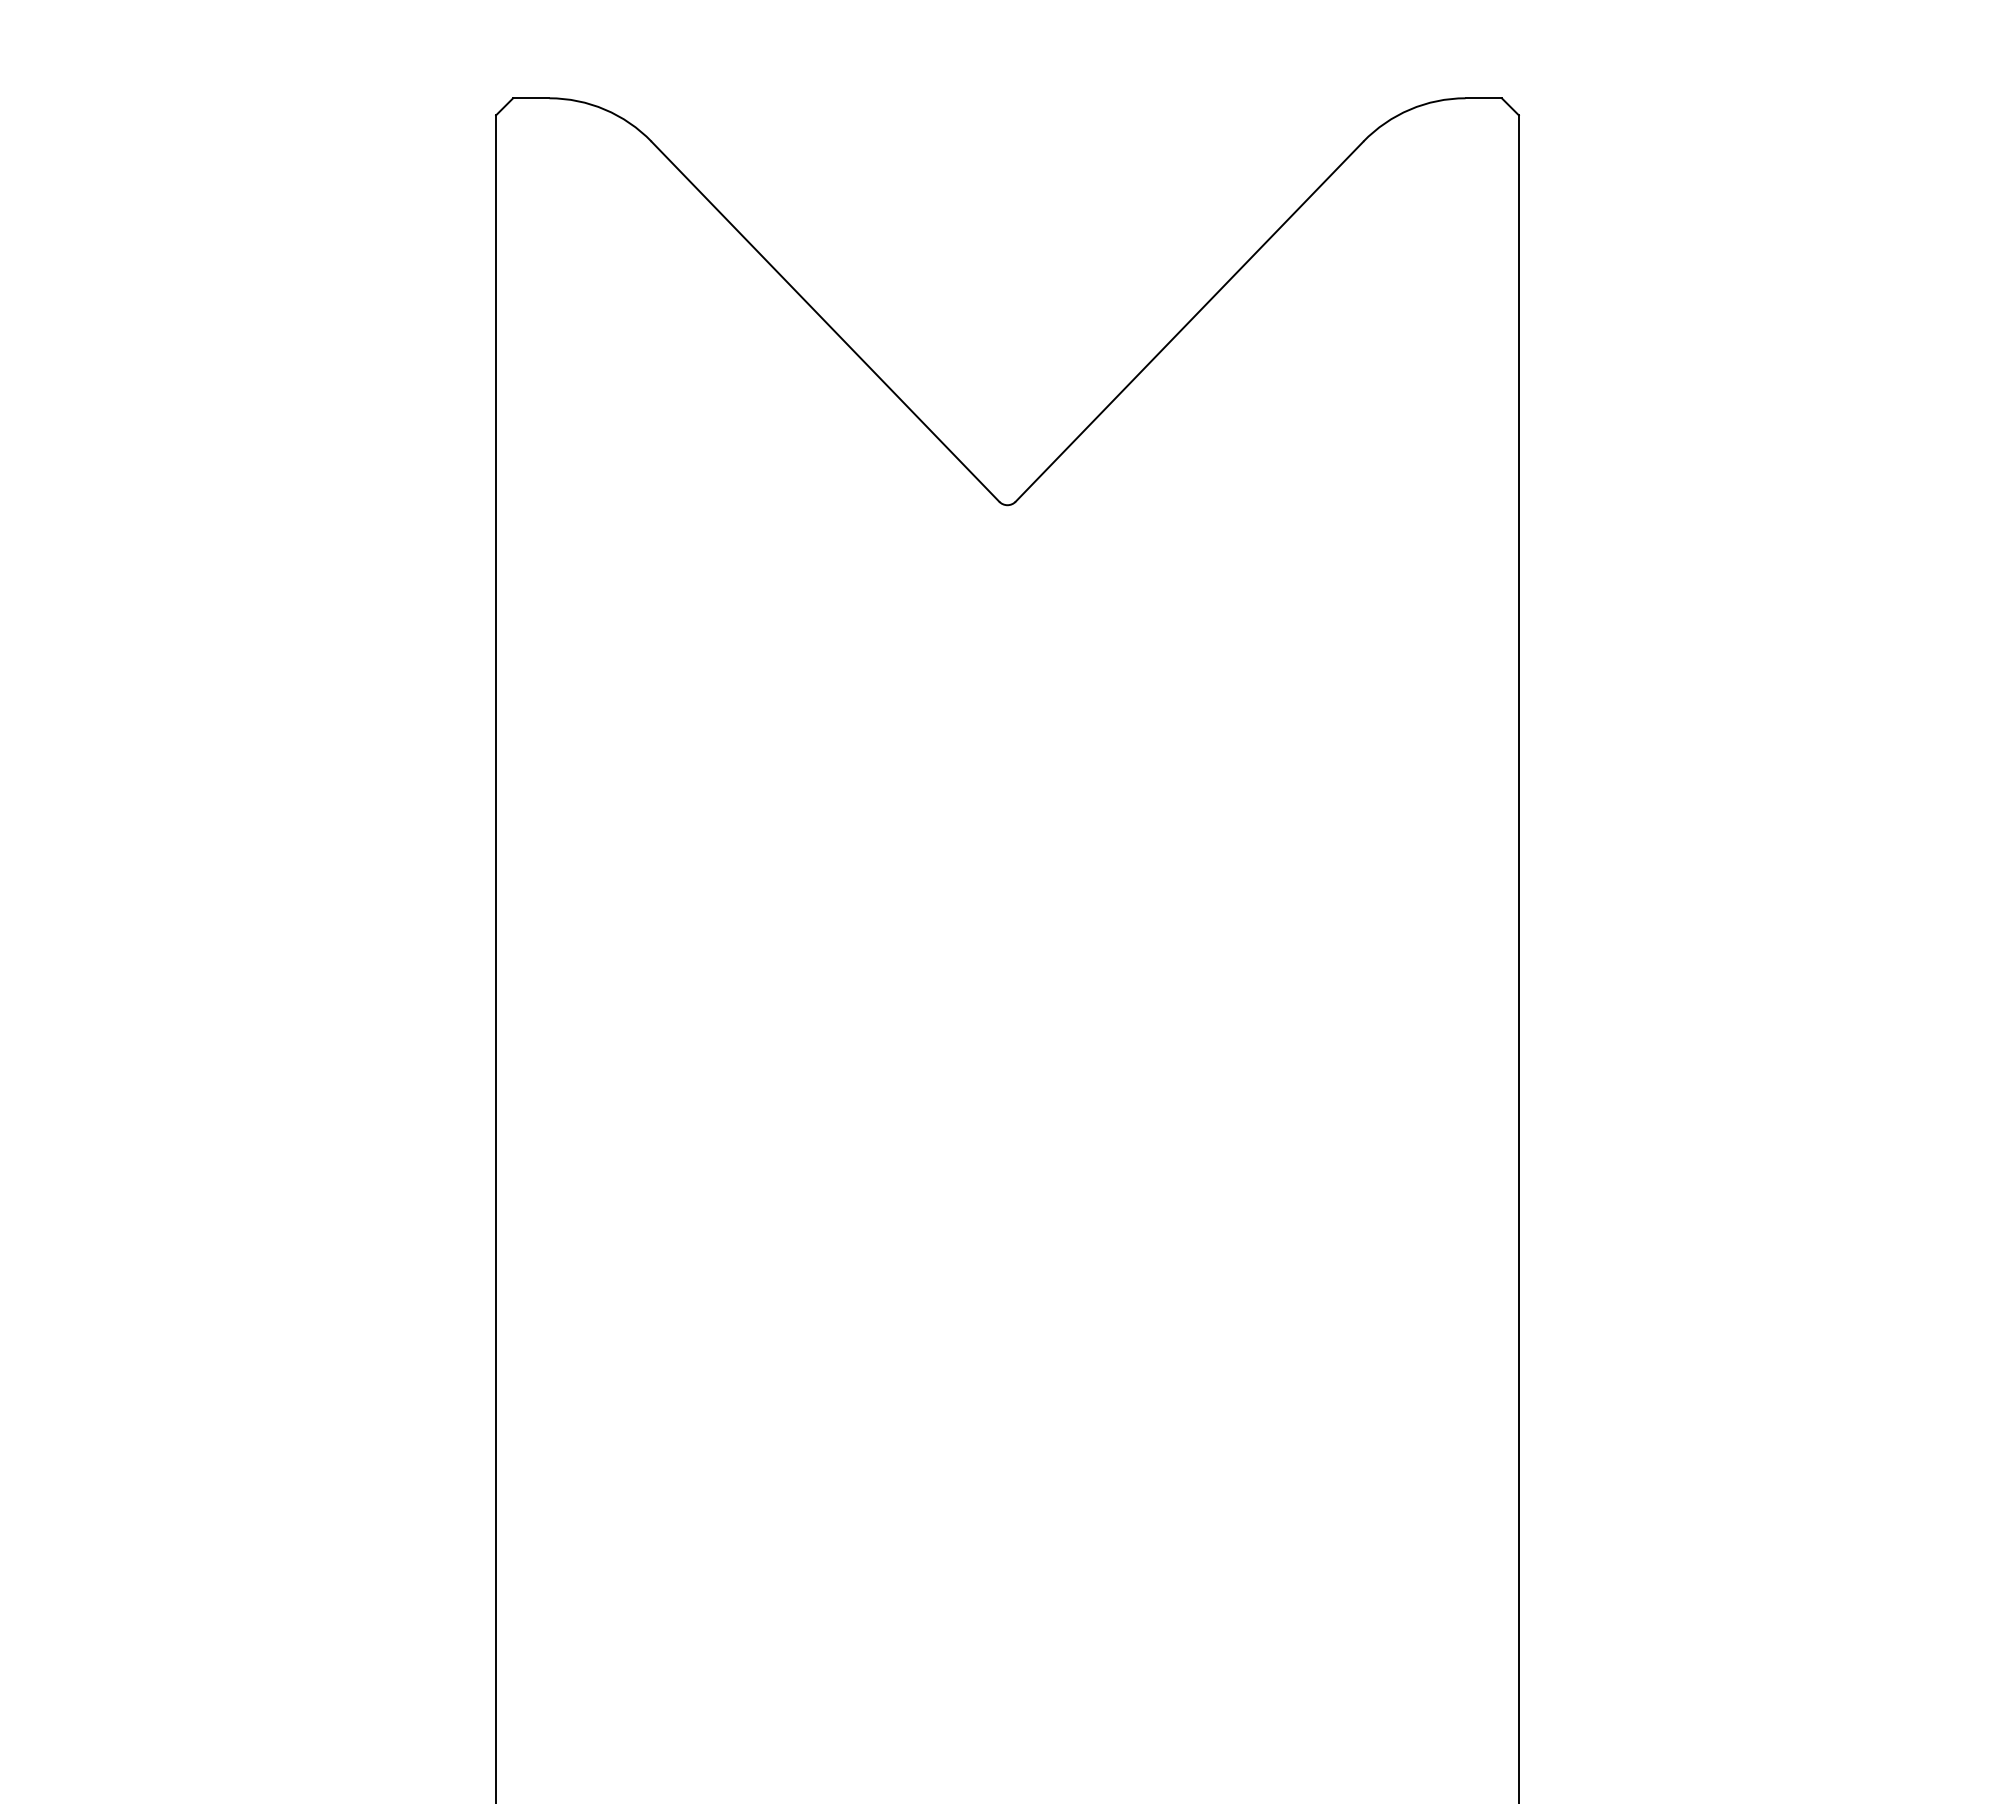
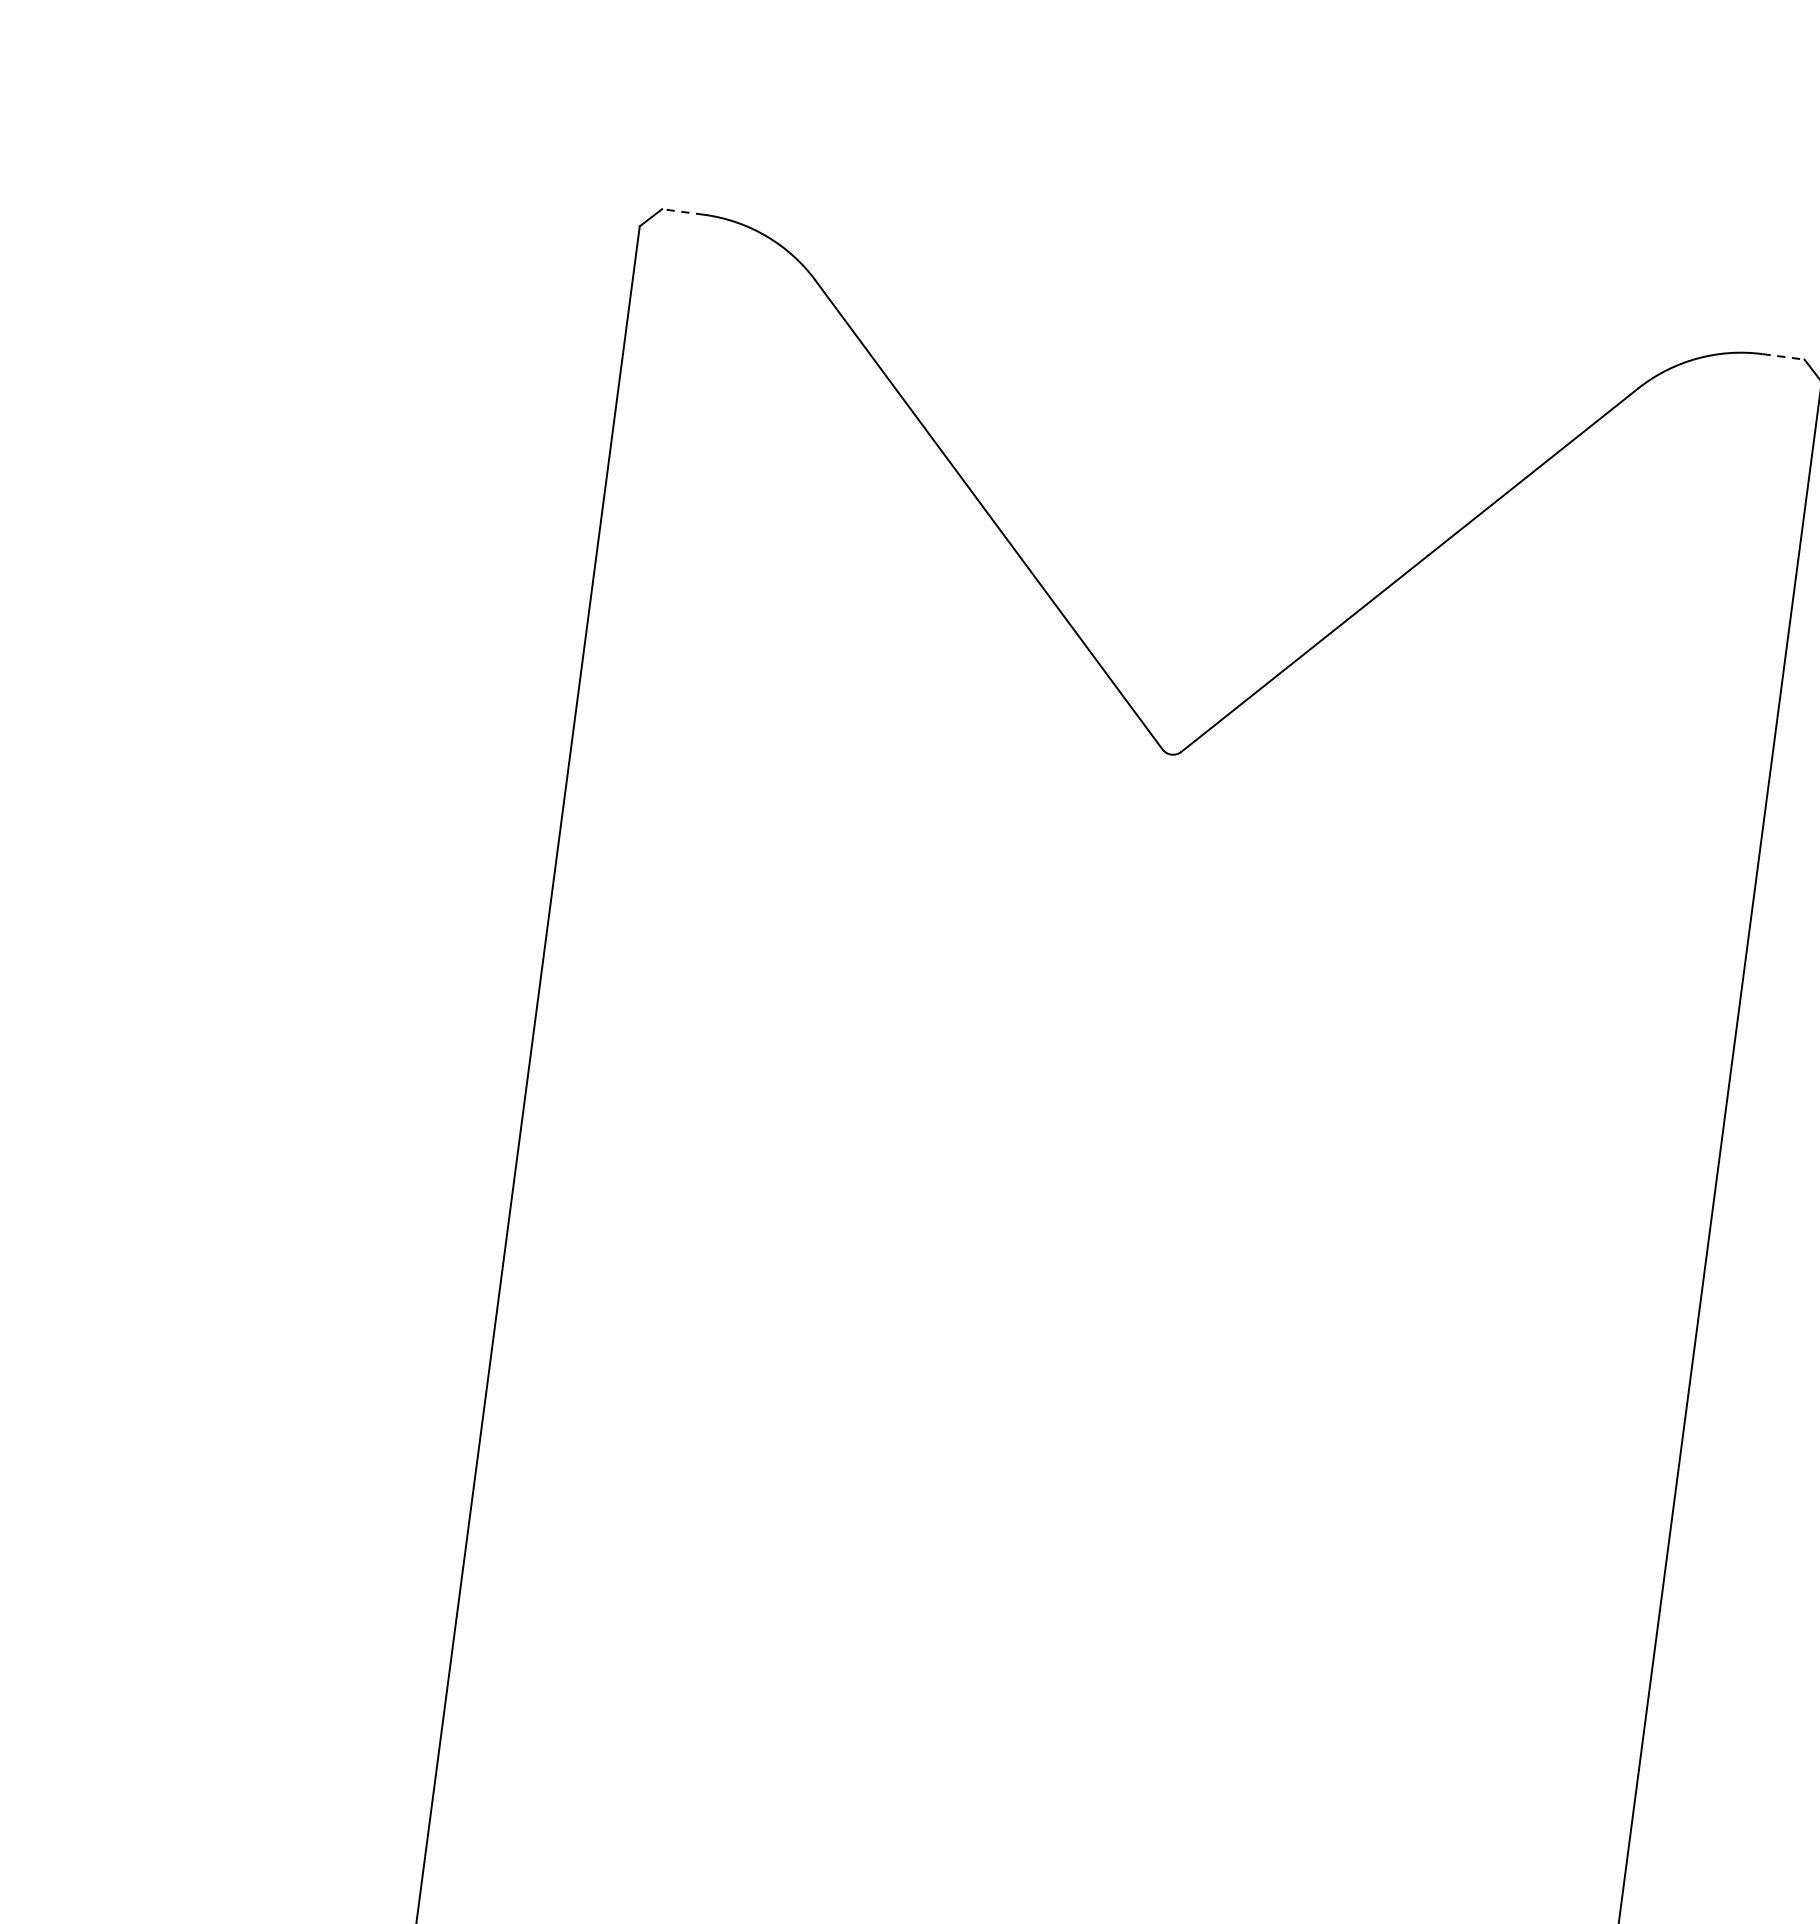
line: (530, 98) -> (682, 212), solid -> dashed
line: (1484, 98) -> (1784, 357), solid -> dashed

